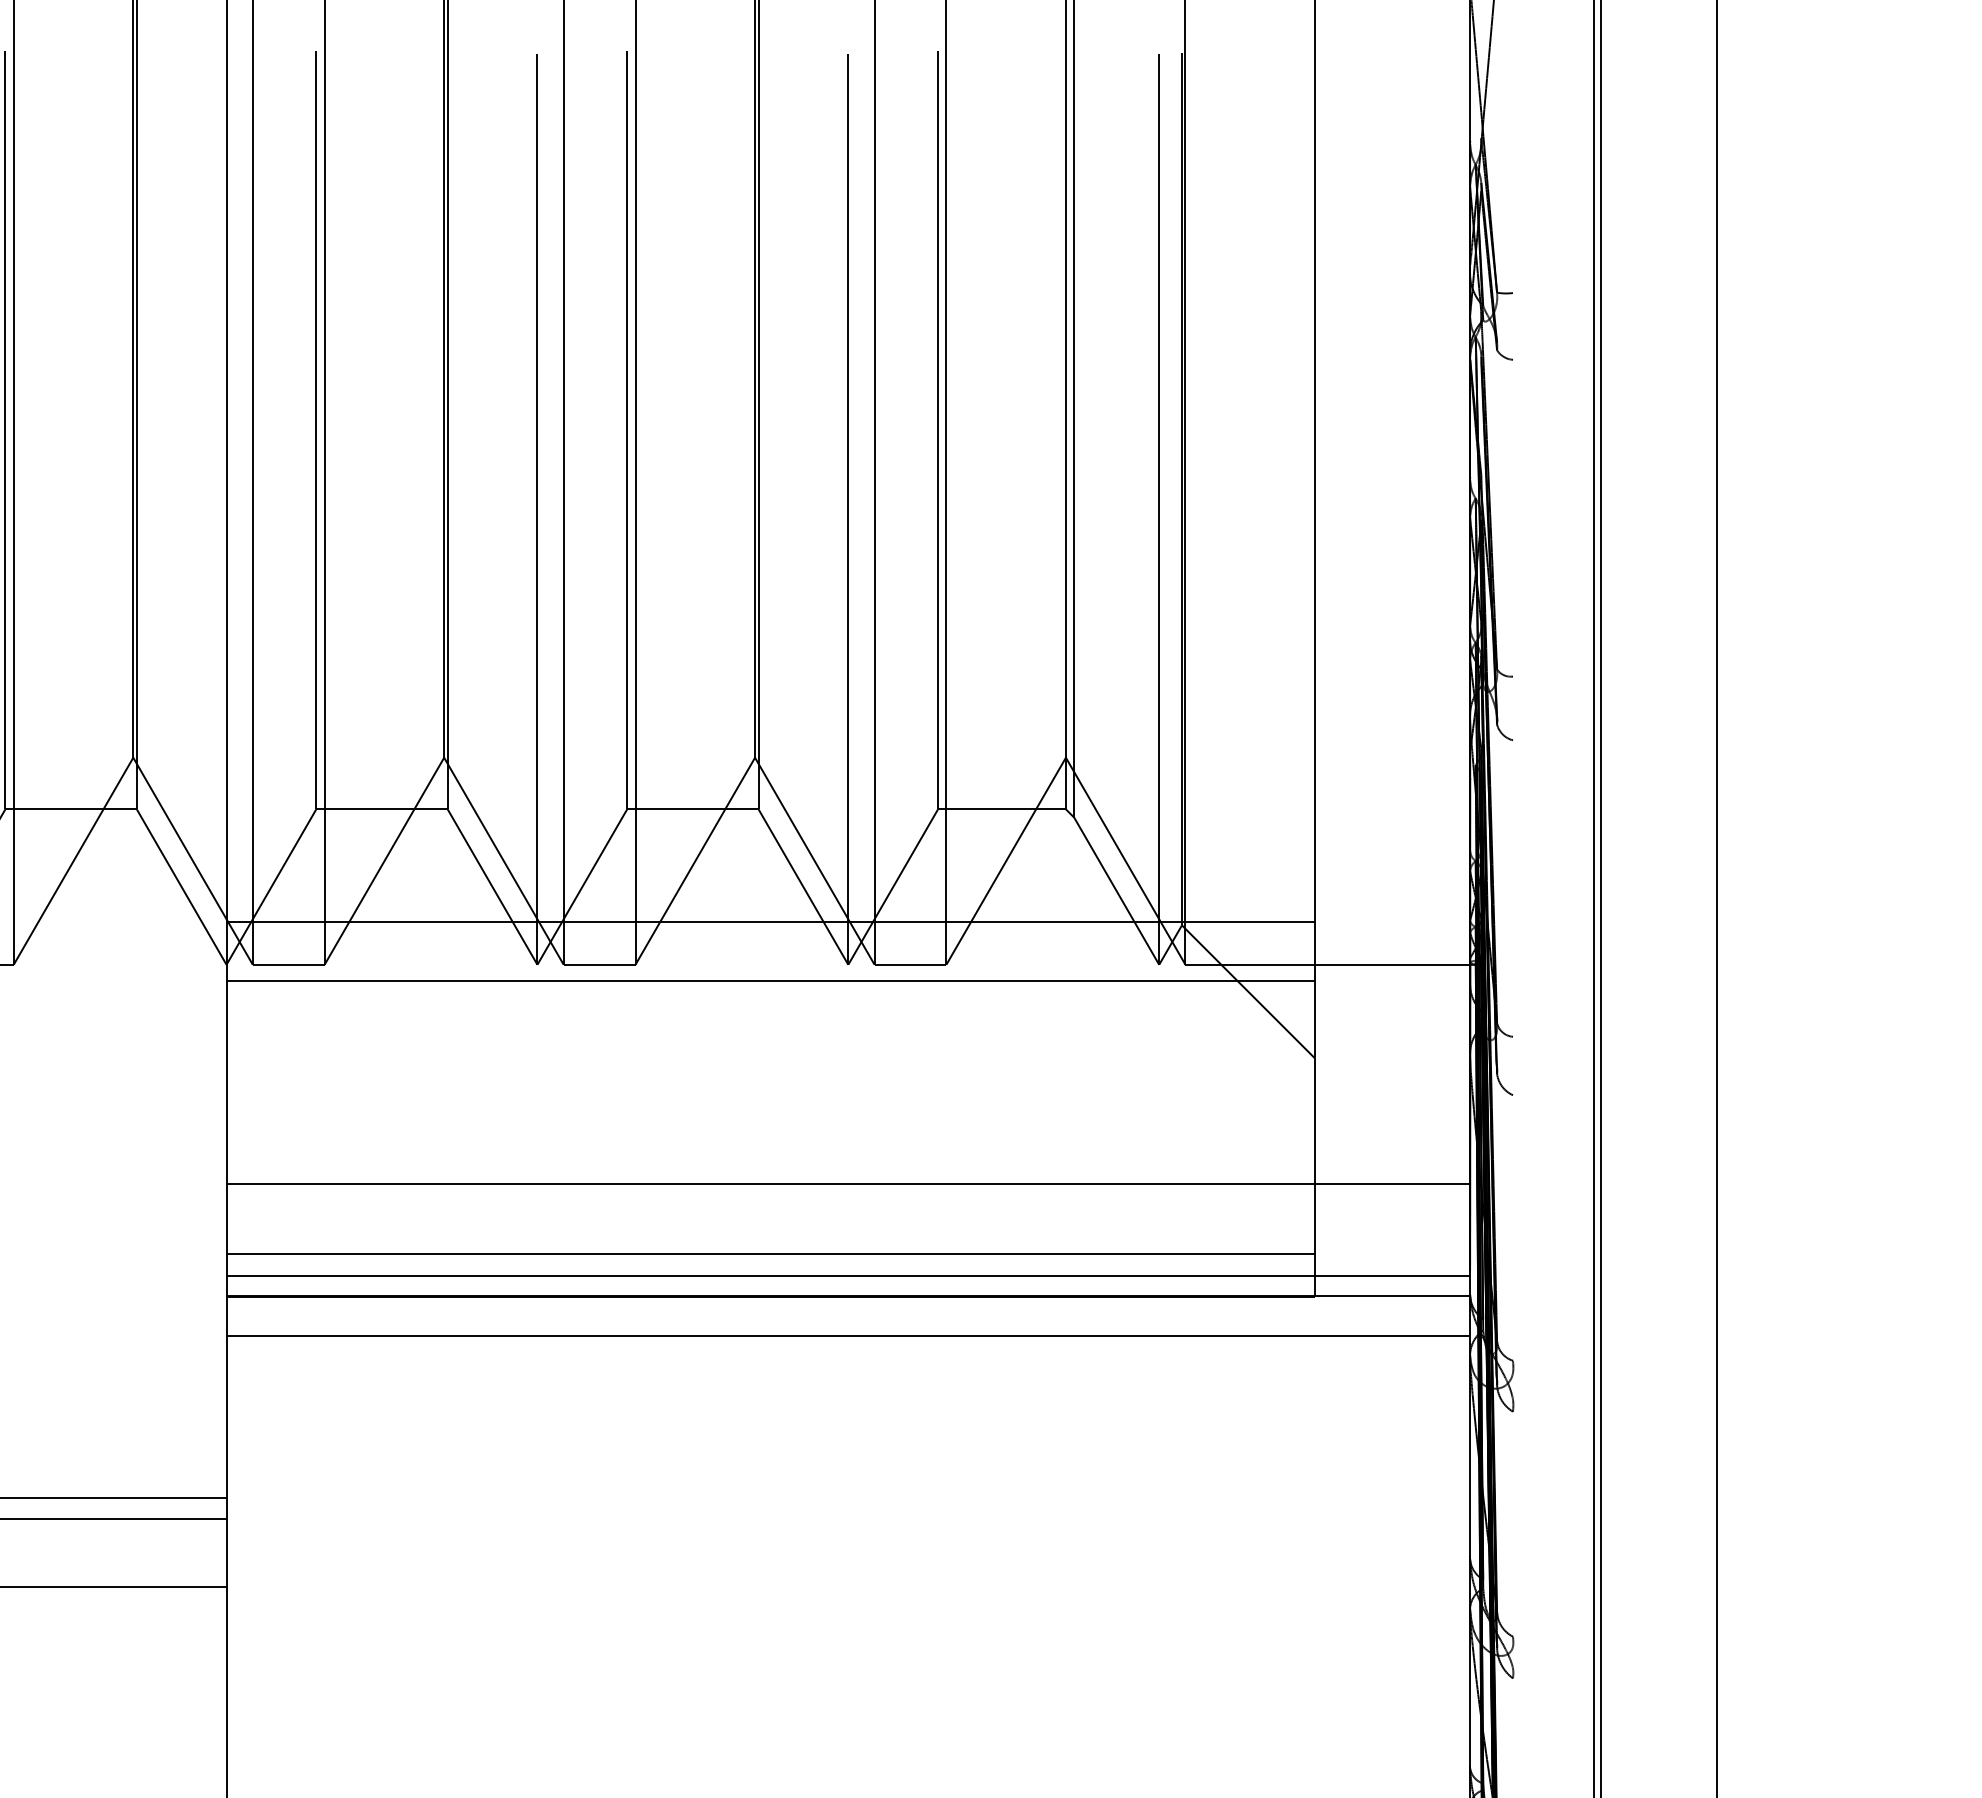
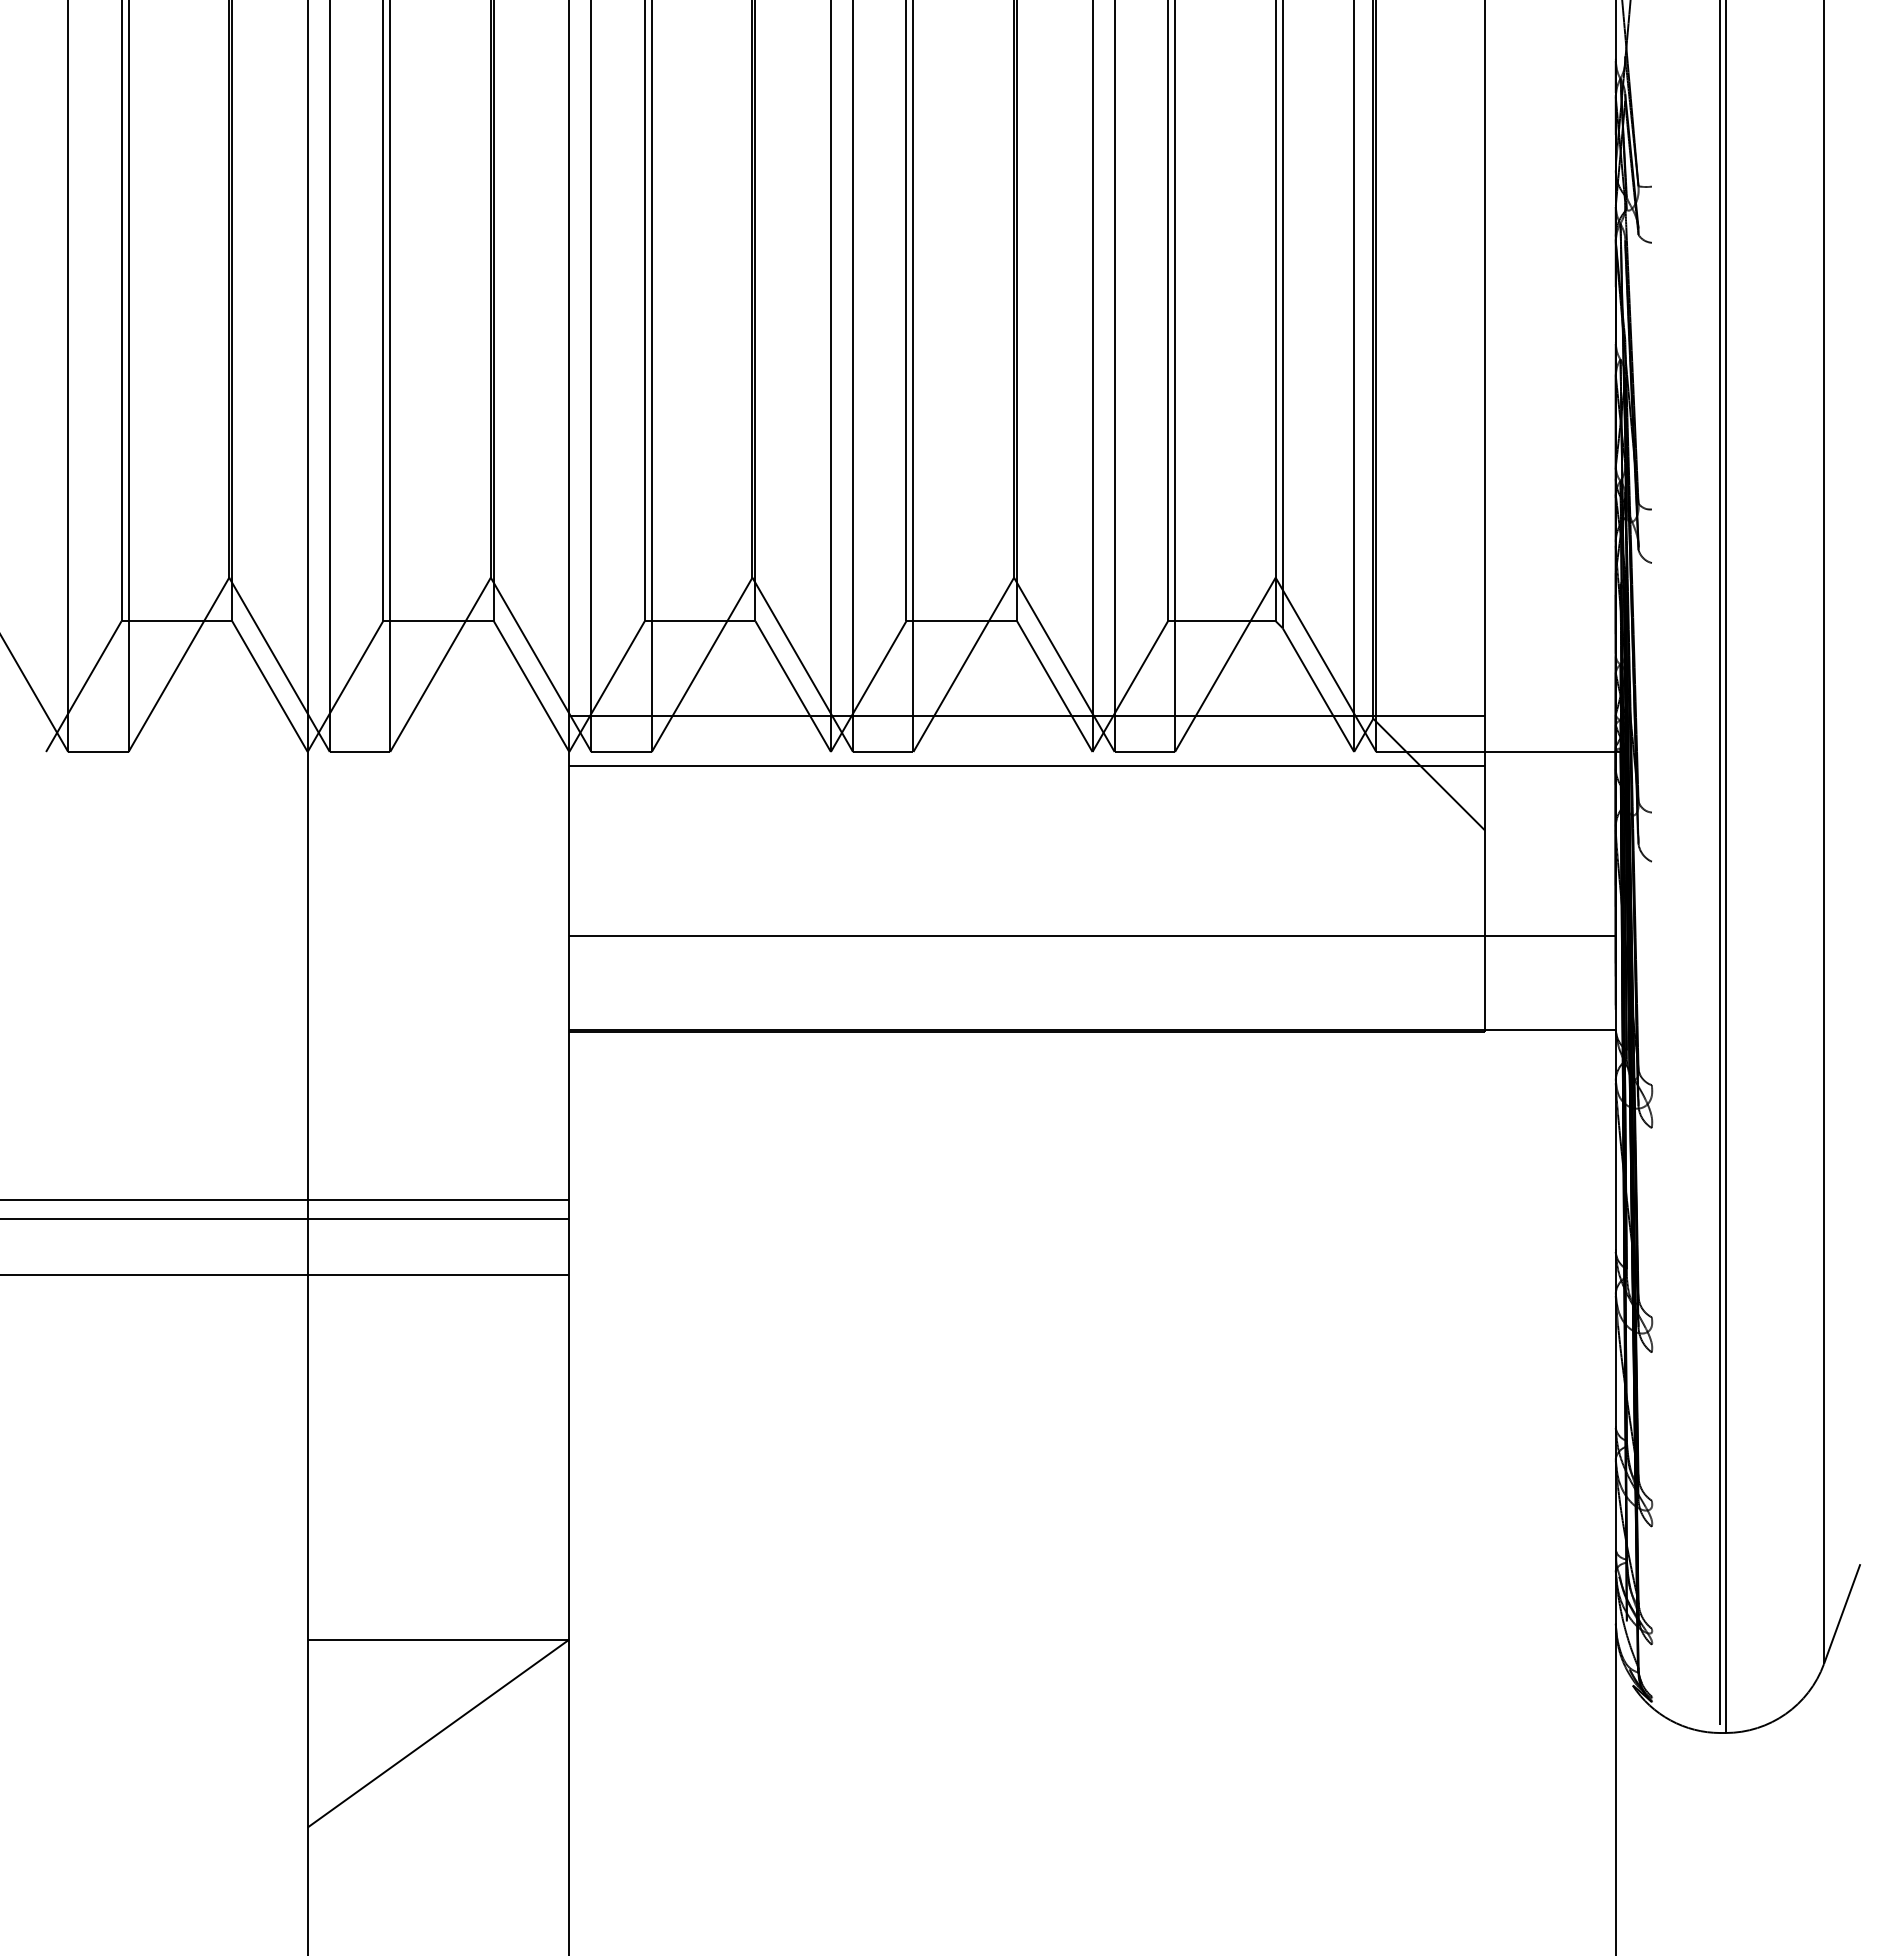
line: (769, 1253) -> (1026, 994), removed
line: (848, 1276) -> (1092, 1014), removed
line: (848, 1336) -> (1092, 1064), removed

